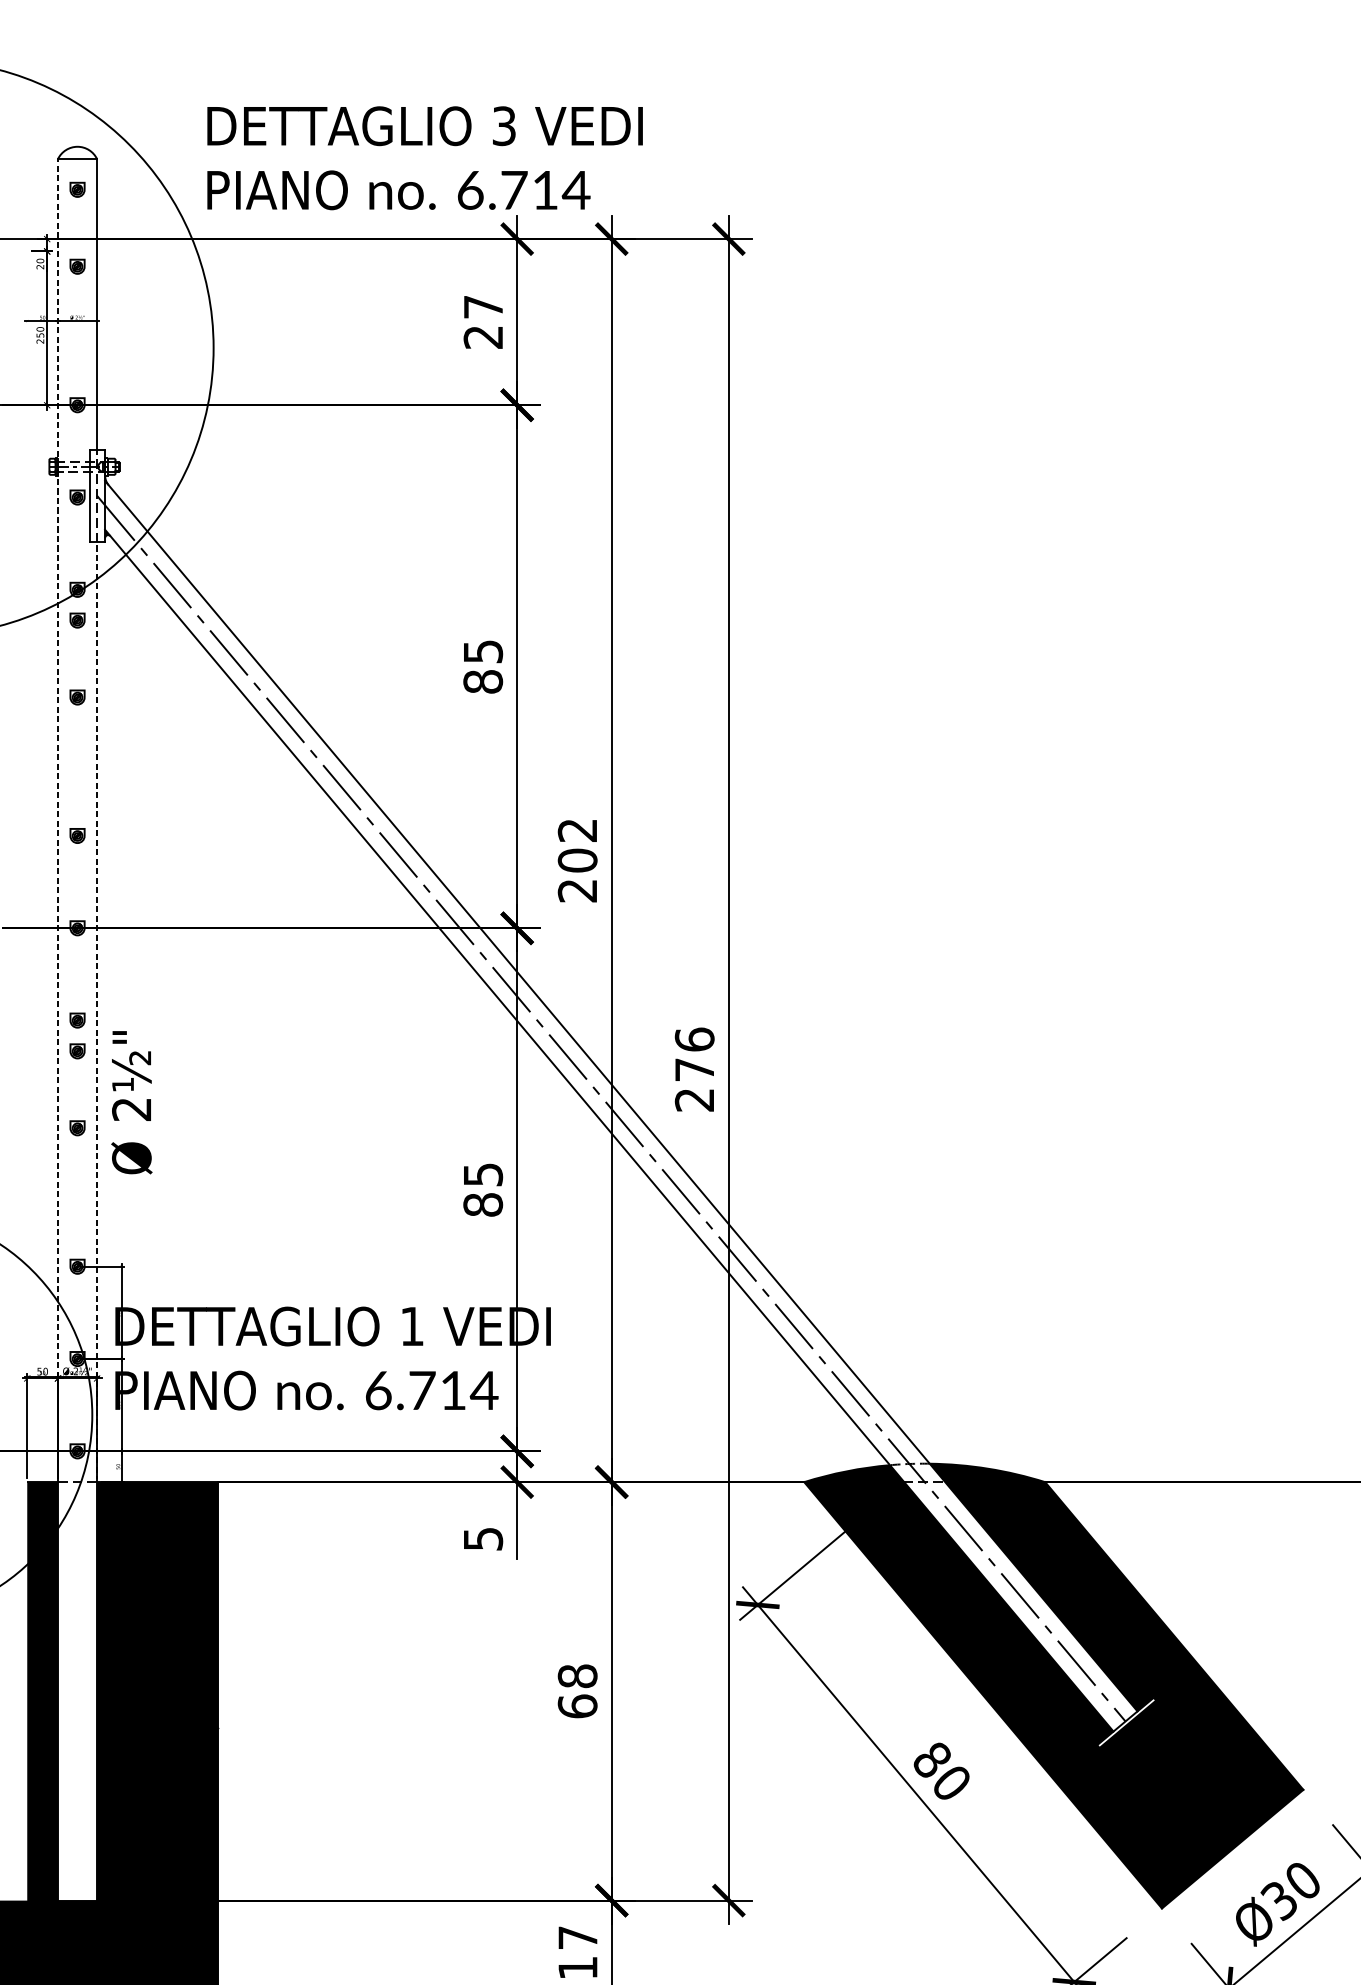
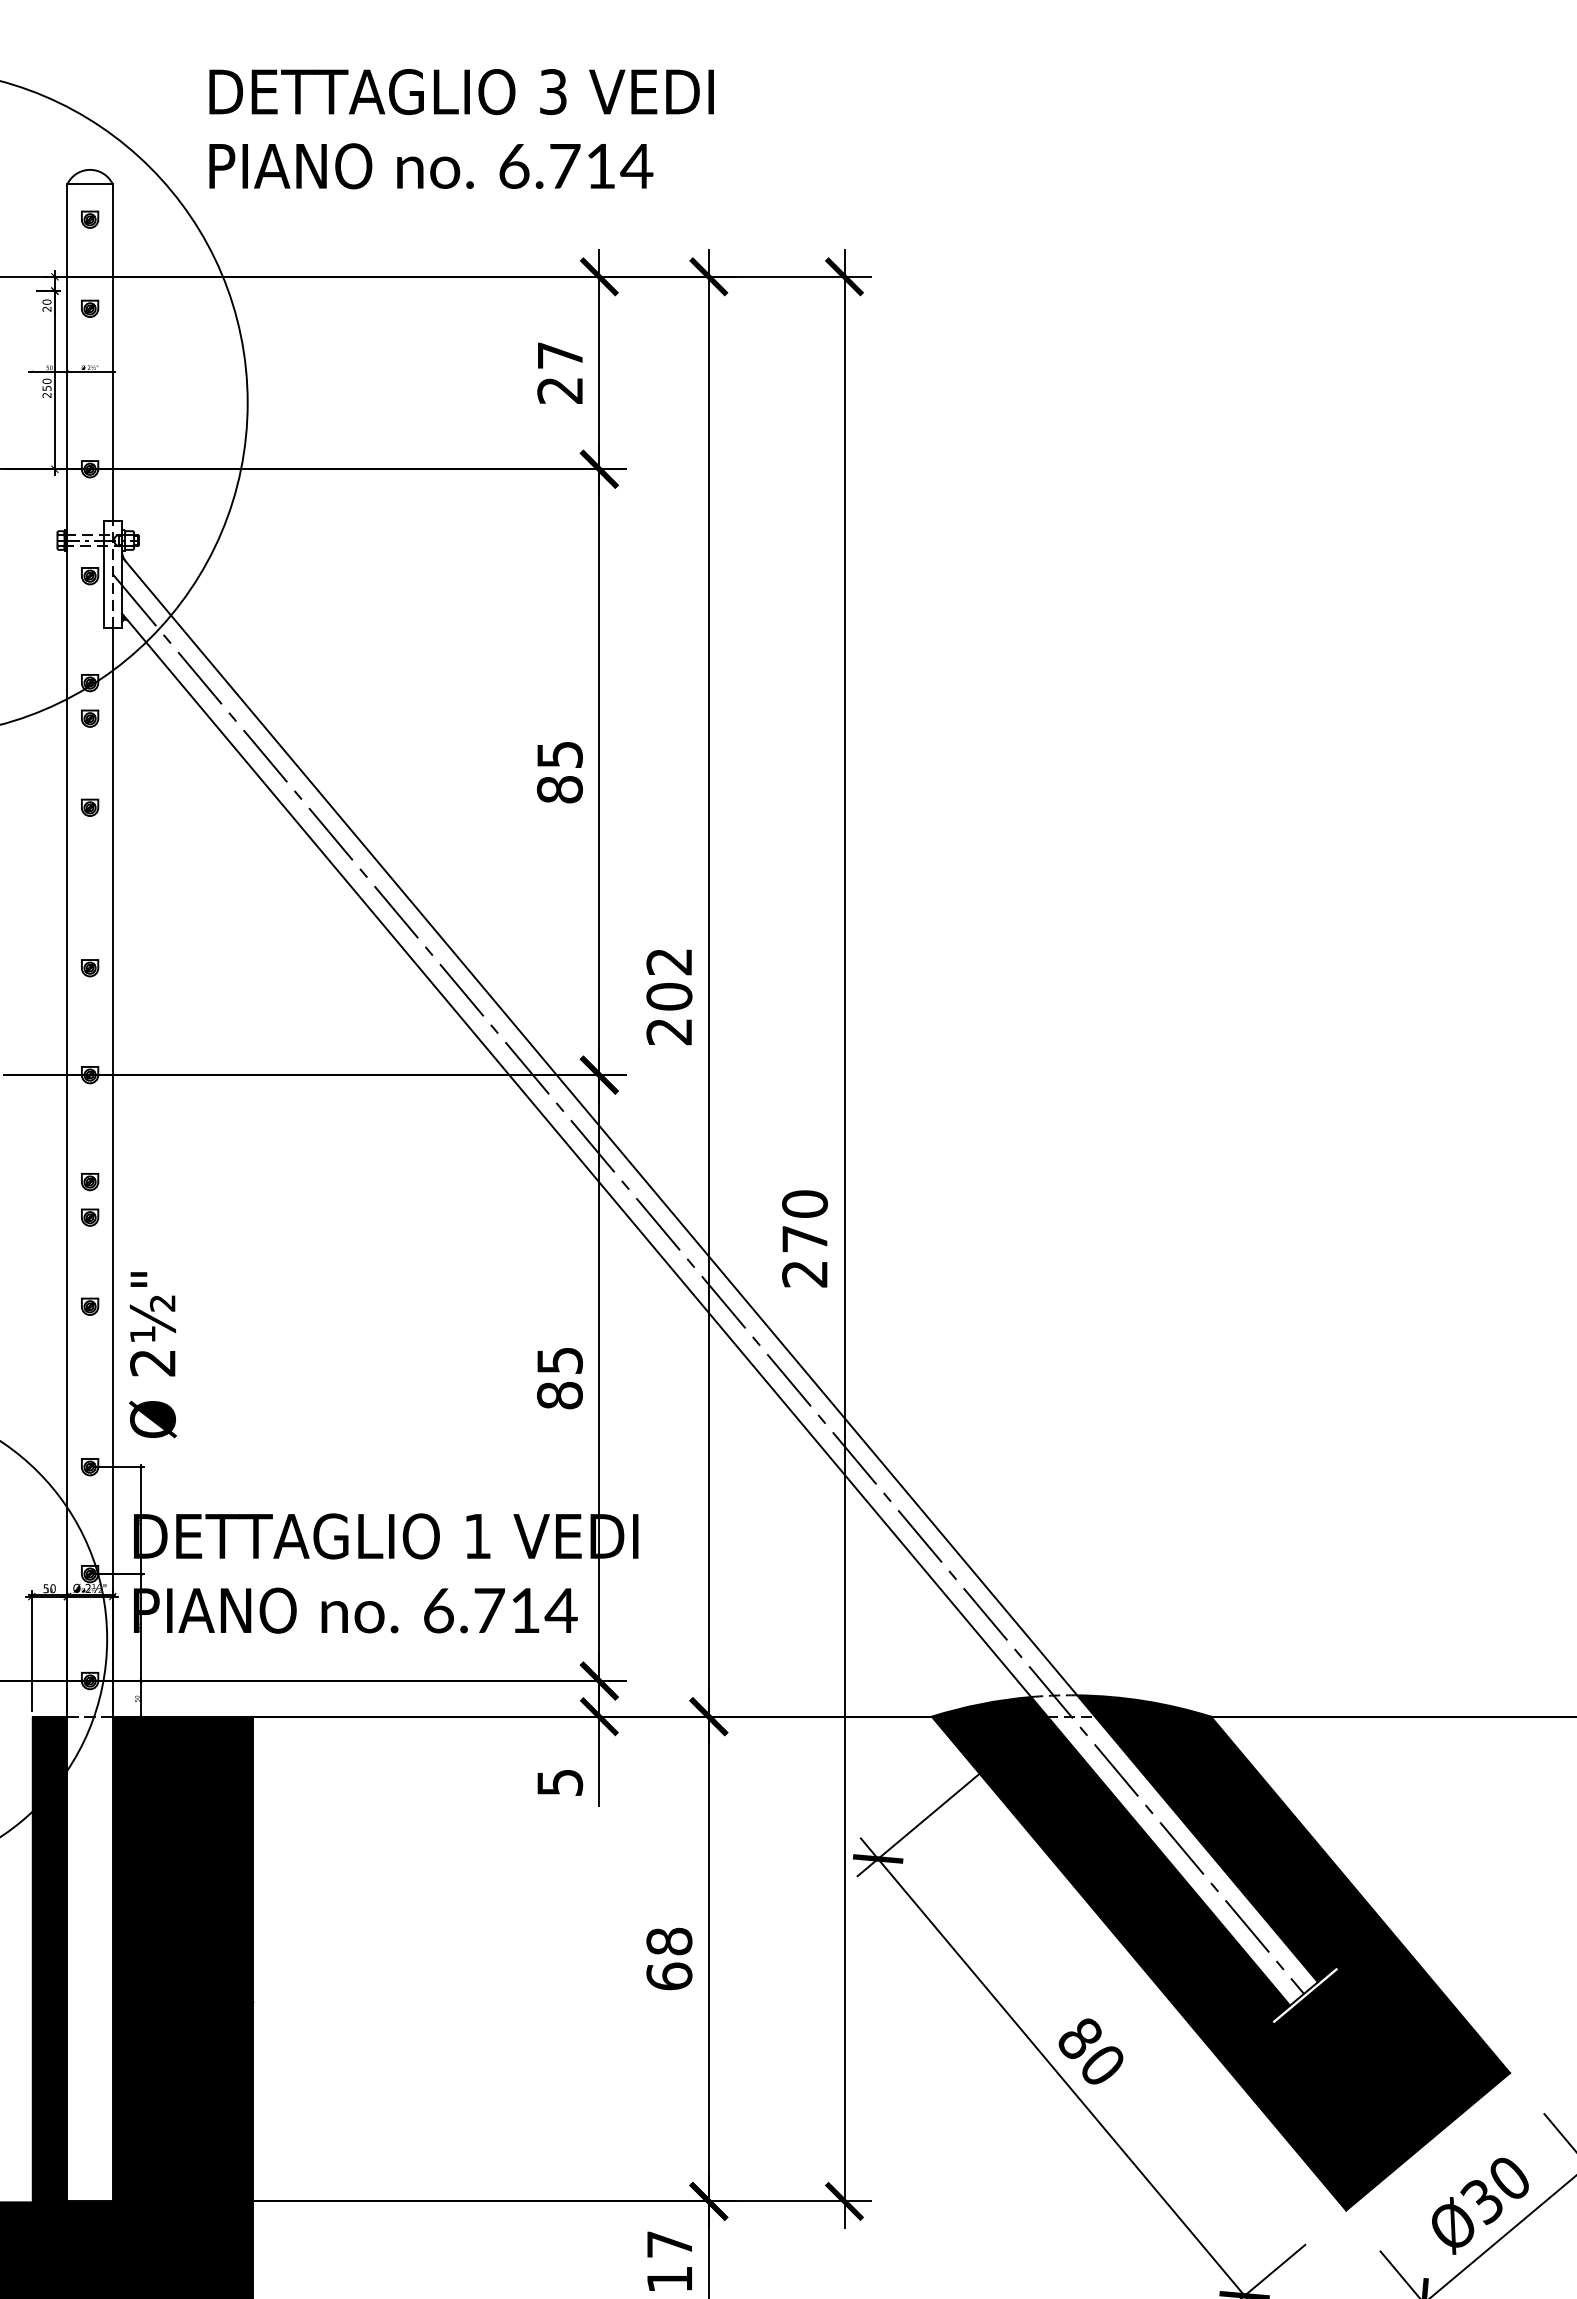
text: (424, 158) -> (461, 129), moved
line: (58, 819) -> (67, 949), dashed -> solid
line: (96, 1011) -> (112, 1171), dashed -> solid
text: (694, 1039) -> (804, 1203), 276 -> 270
text: (131, 1103) -> (152, 1355), moved

